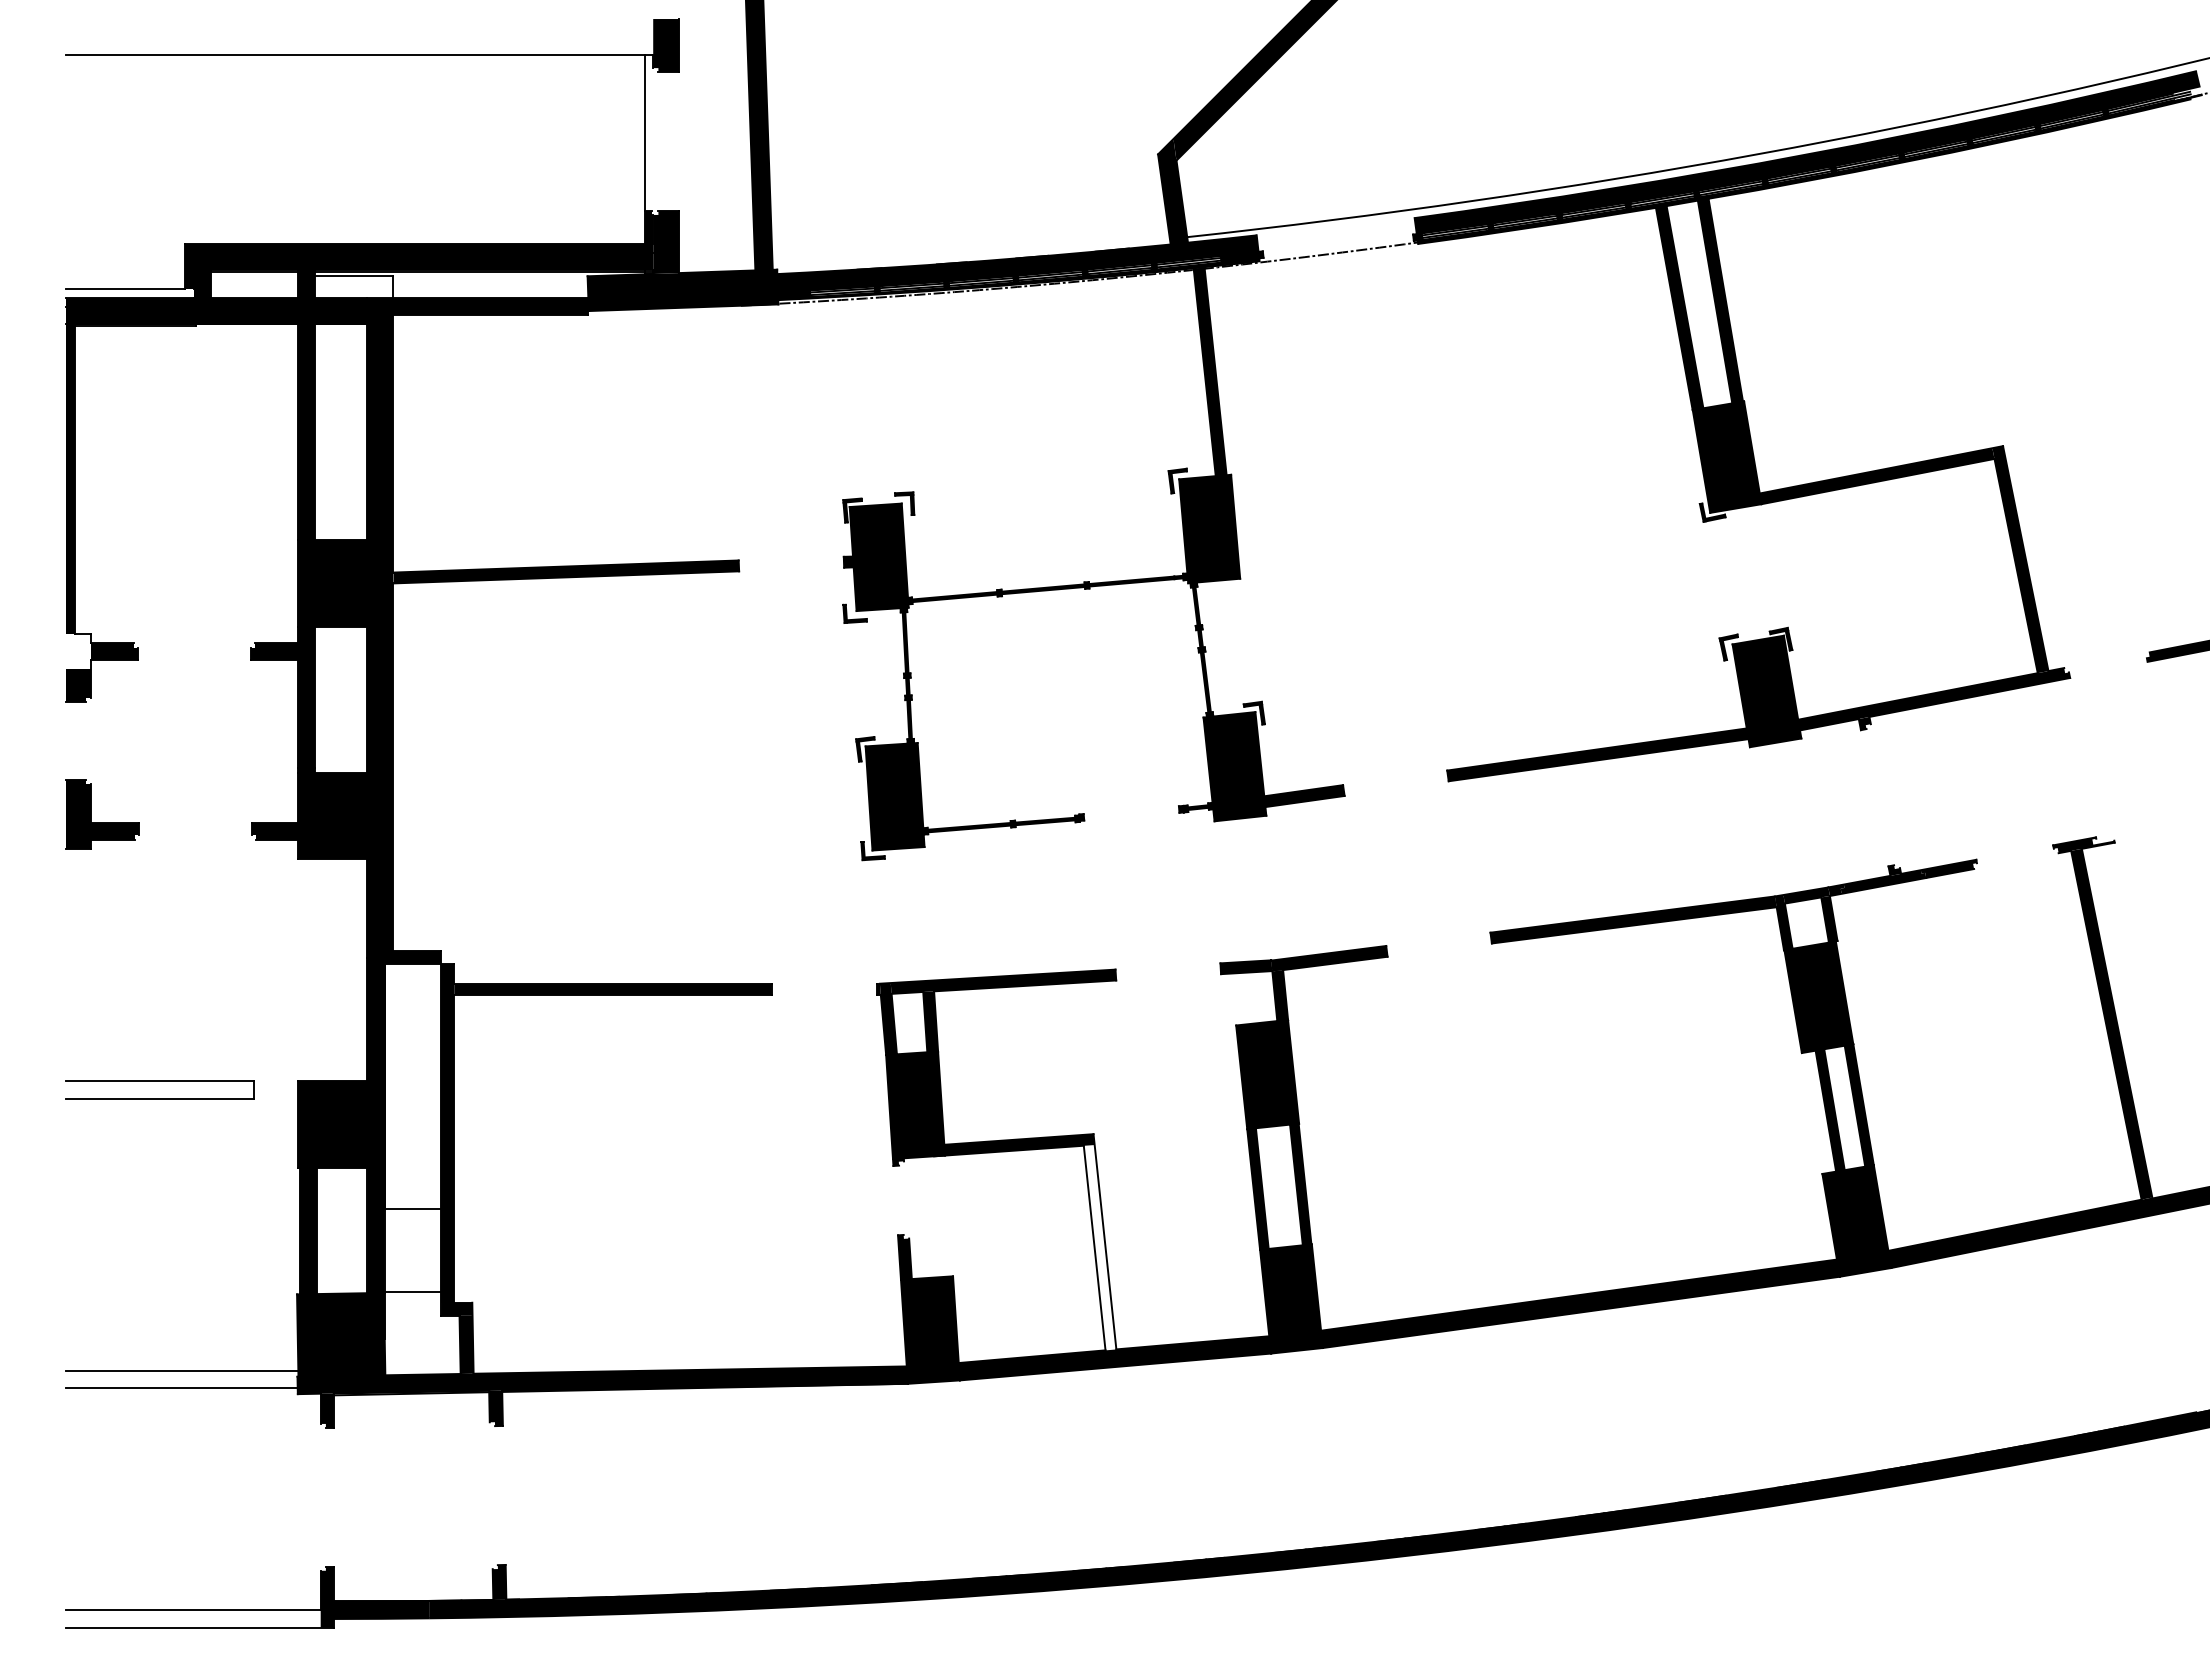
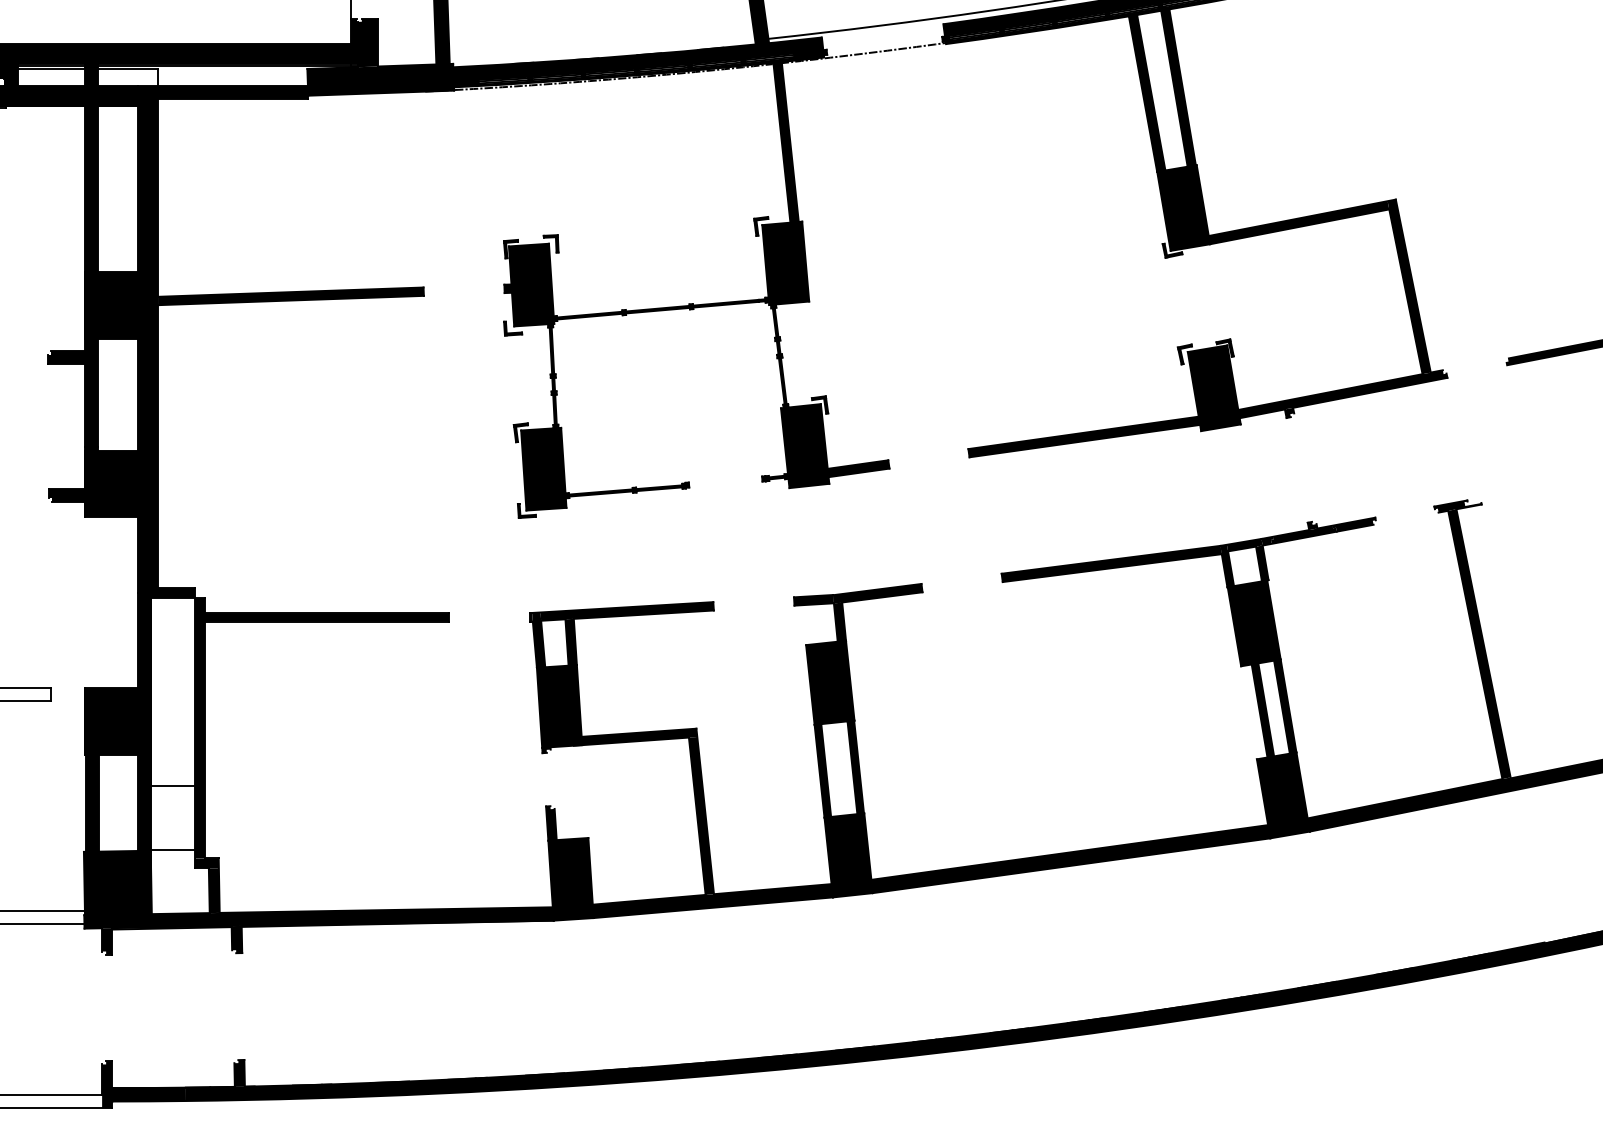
line: (253, 276) -> (50, 69), added
fill: (1099, 1247) -> (701, 815), added

